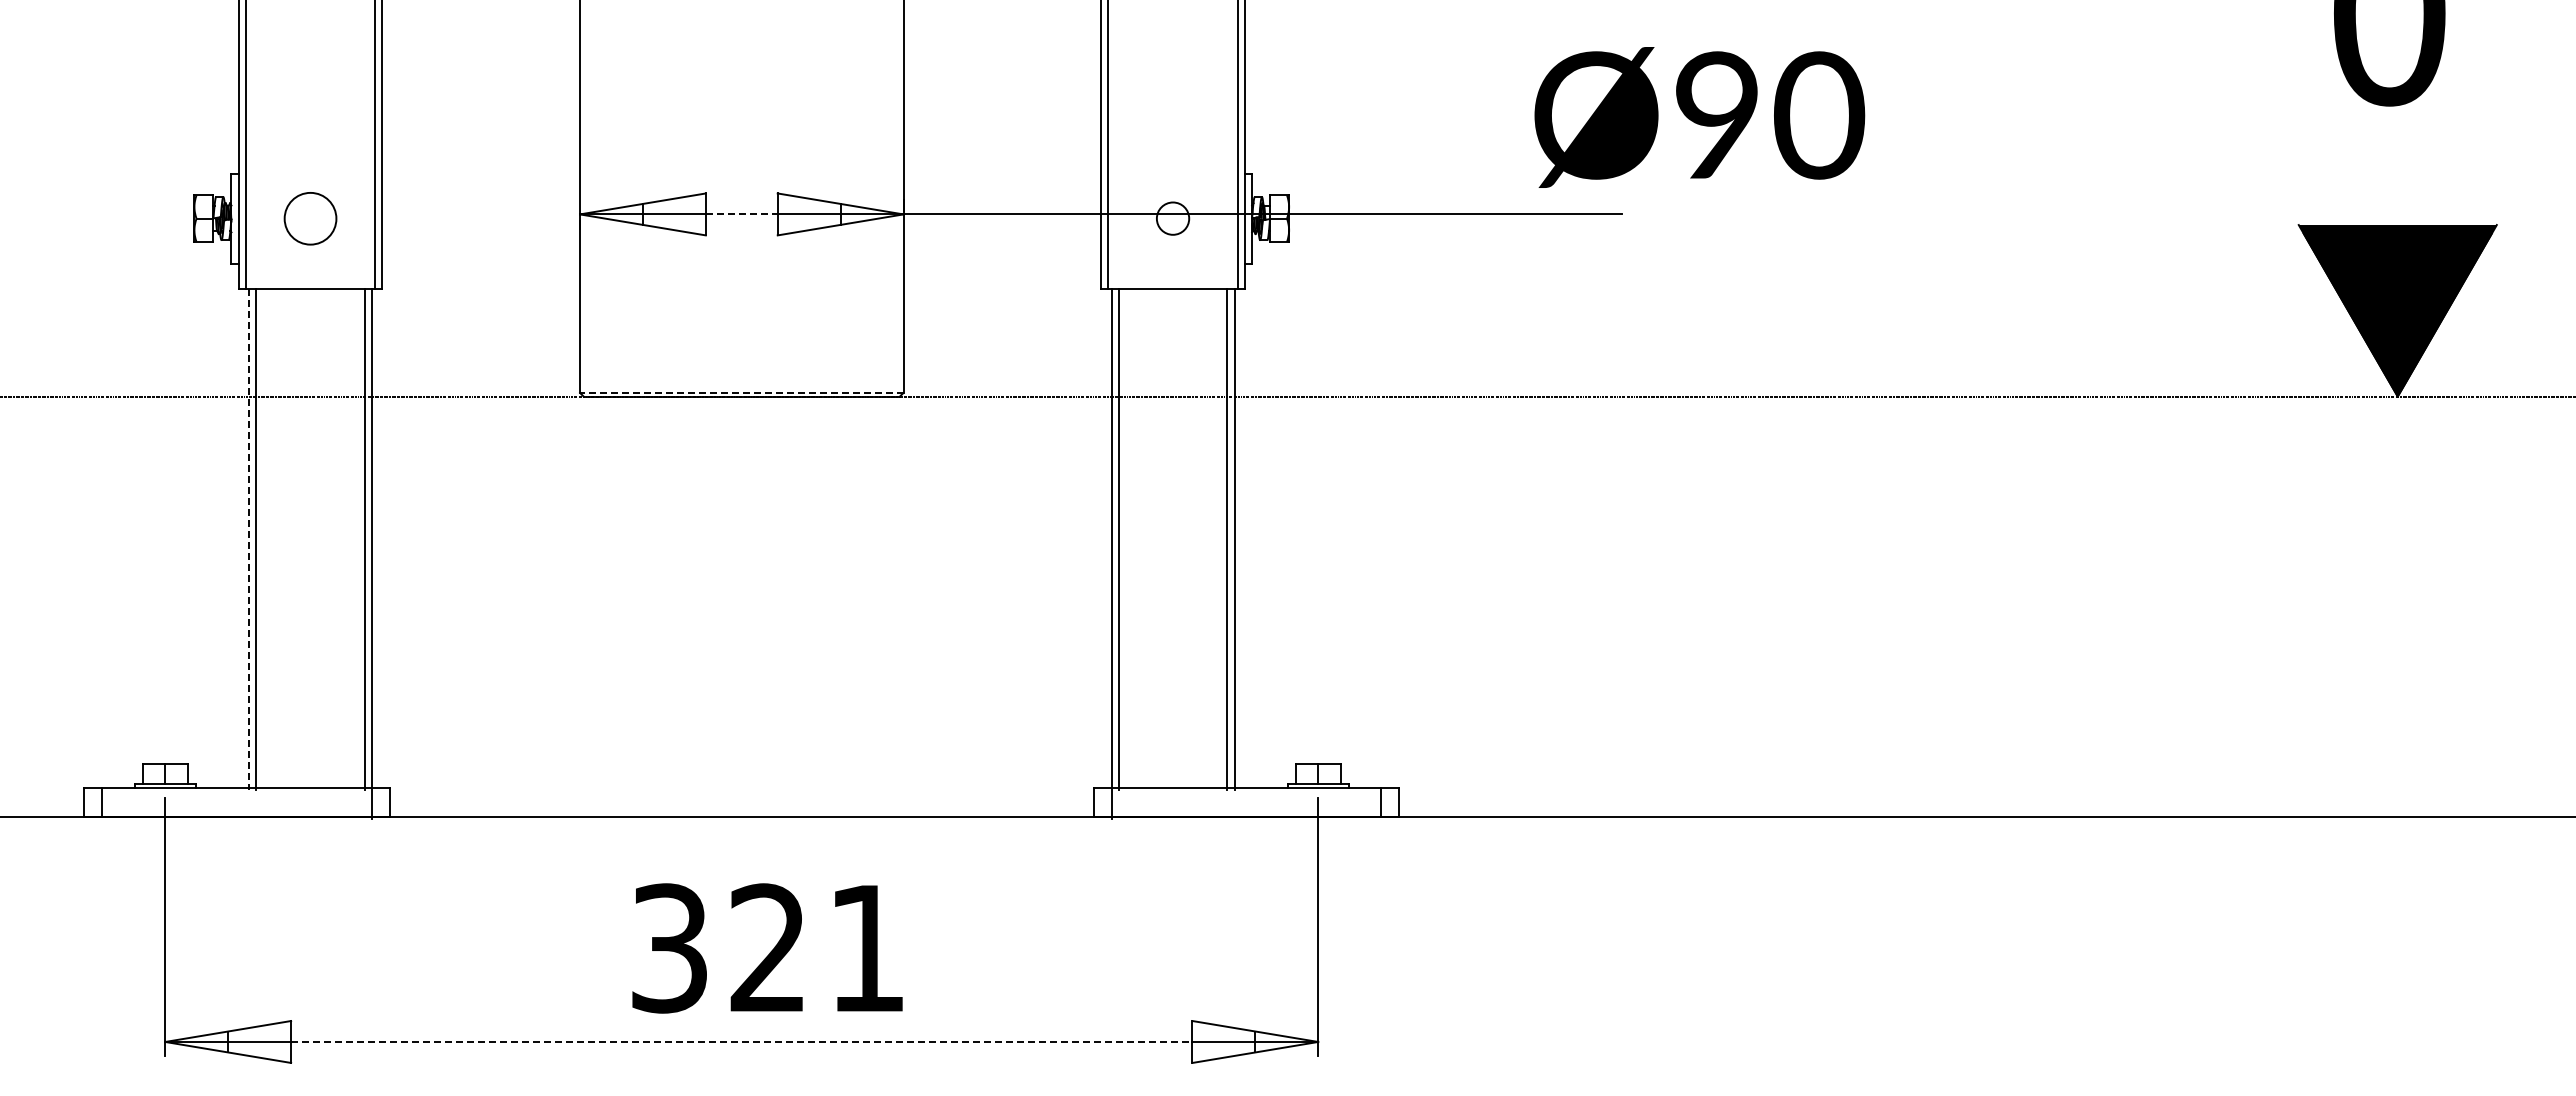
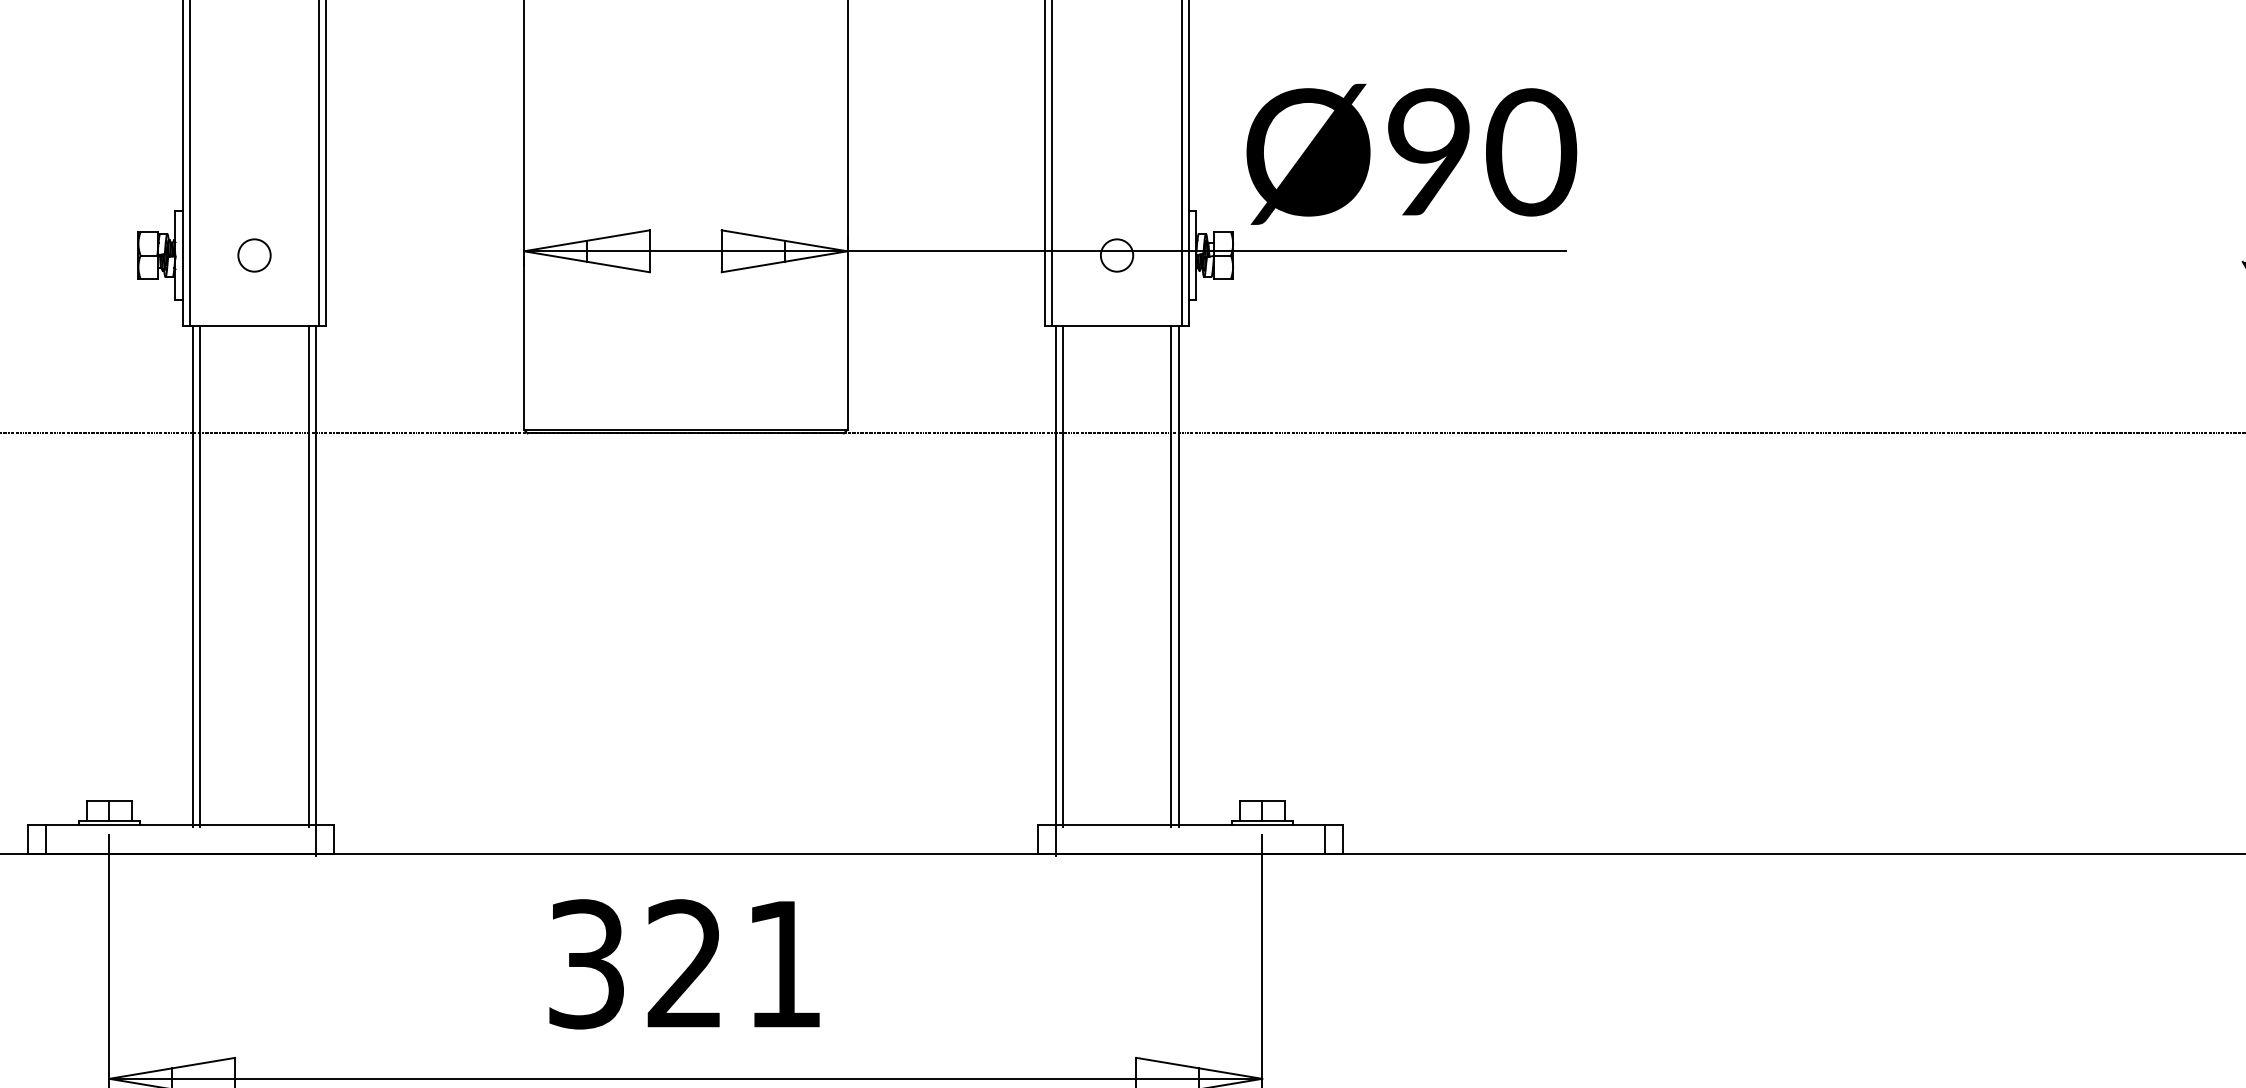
text: (1699, 117) -> (1411, 154), moved
line: (741, 214) -> (685, 251), dashed -> solid
circle: (310, 218) -> (254, 255), size x0.62
line: (741, 392) -> (685, 429), dashed -> solid
line: (249, 539) -> (193, 576), dashed -> solid
text: (767, 948) -> (684, 964), moved
line: (741, 1041) -> (685, 1078), dashed -> solid

